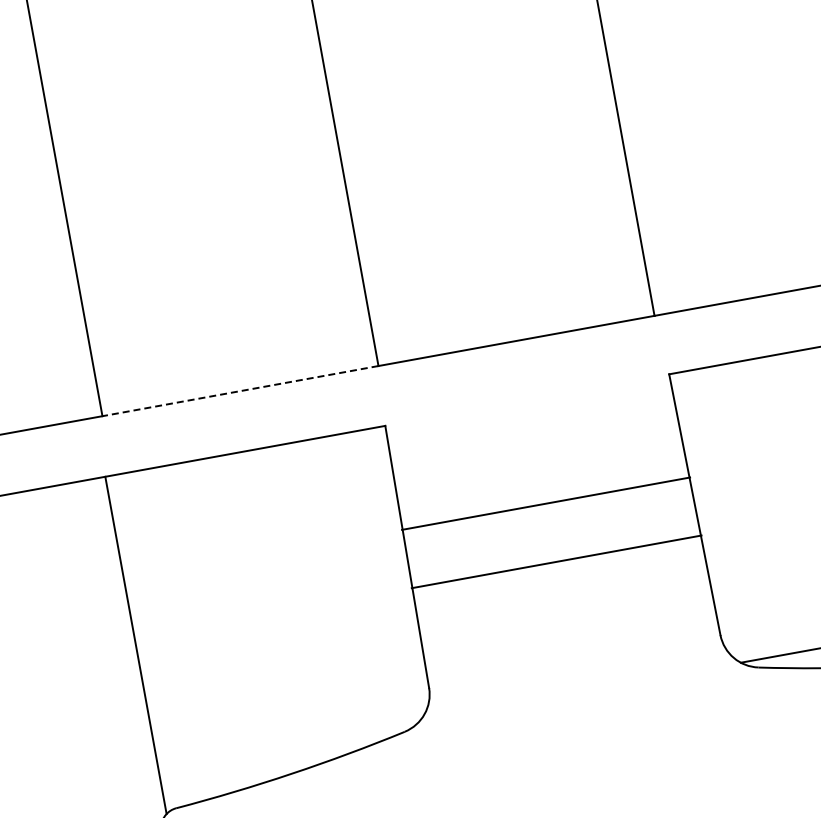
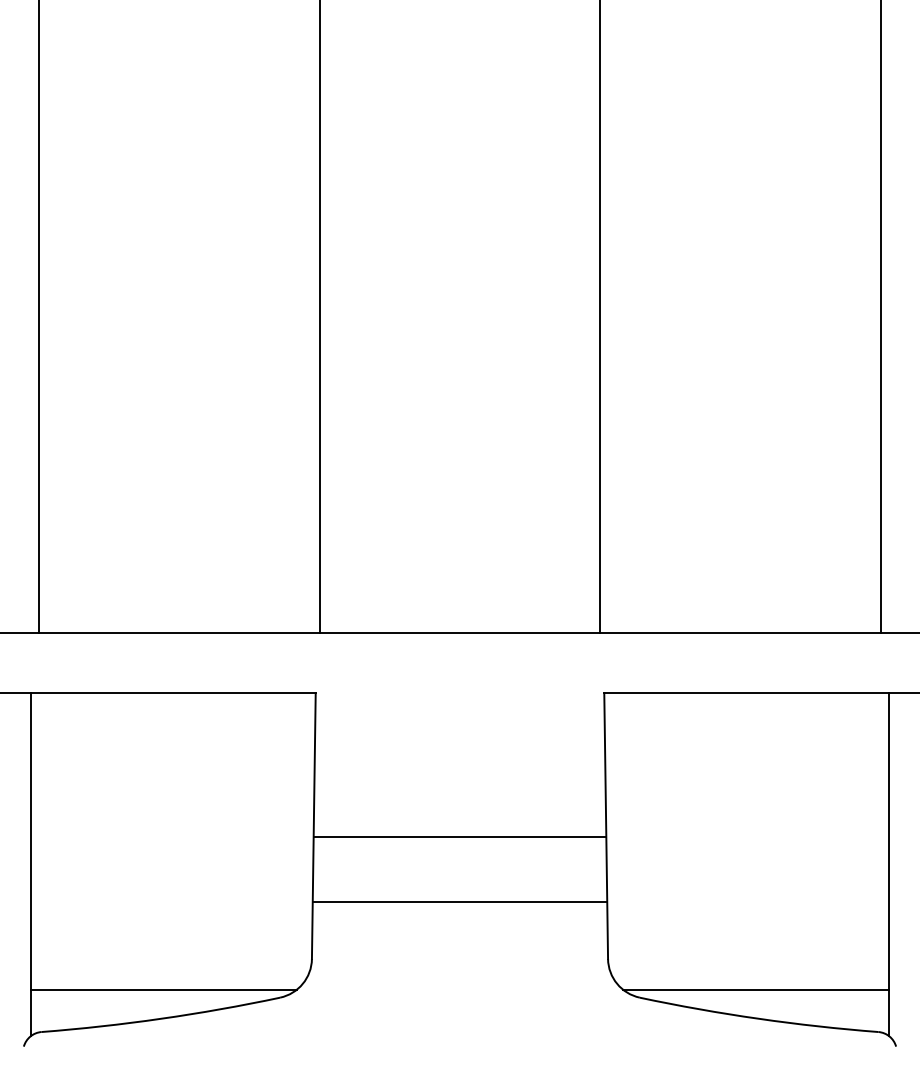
line: (239, 391) -> (178, 633), dashed -> solid
line: (545, 503) -> (459, 837), moved
line: (556, 561) -> (459, 901), moved
line: (288, 744) -> (163, 989), added

